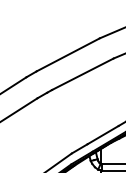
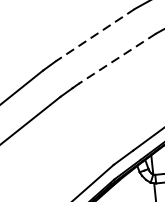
line: (68, 54) -> (95, 34), solid -> dashed
line: (82, 74) -> (116, 59), solid -> dashed

